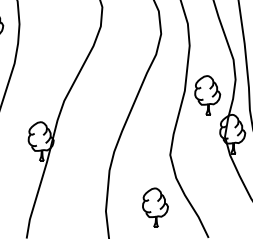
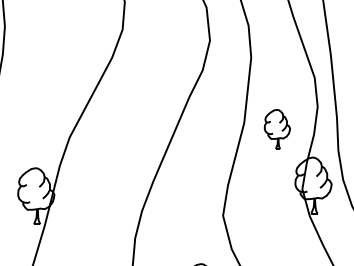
part: (207, 95) -> (277, 129), size x0.7

